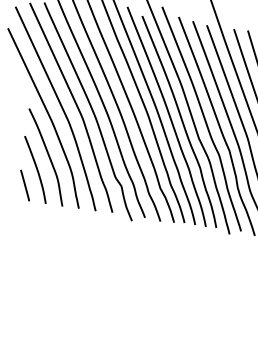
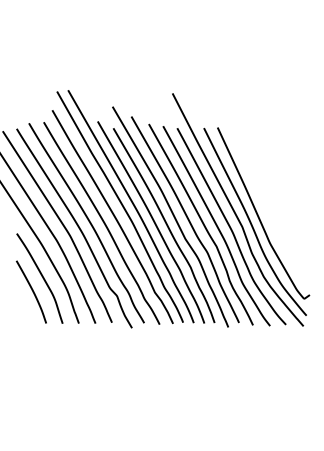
line: (24, 185) -> (23, 308), removed

